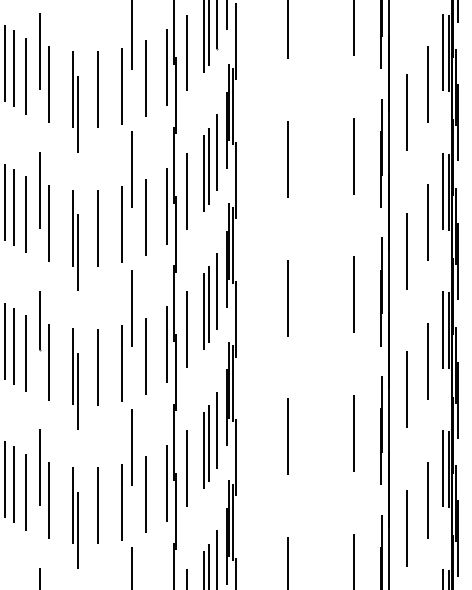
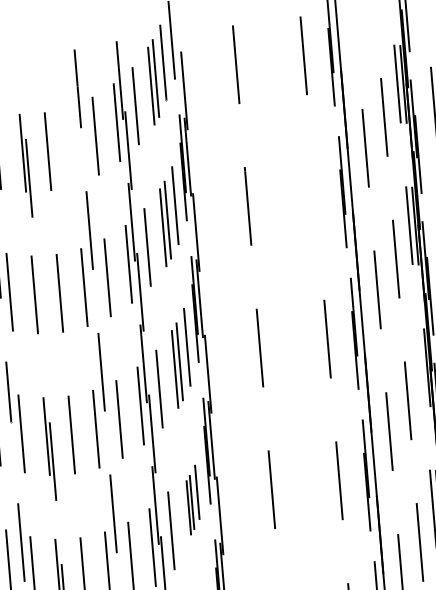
line: (122, 85) -> (72, 145), removed
line: (353, 156) -> (314, 197), removed
line: (77, 252) -> (41, 319), removed
line: (443, 329) -> (421, 366), removed
part: (210, 440) -> (193, 500), size x0.7

